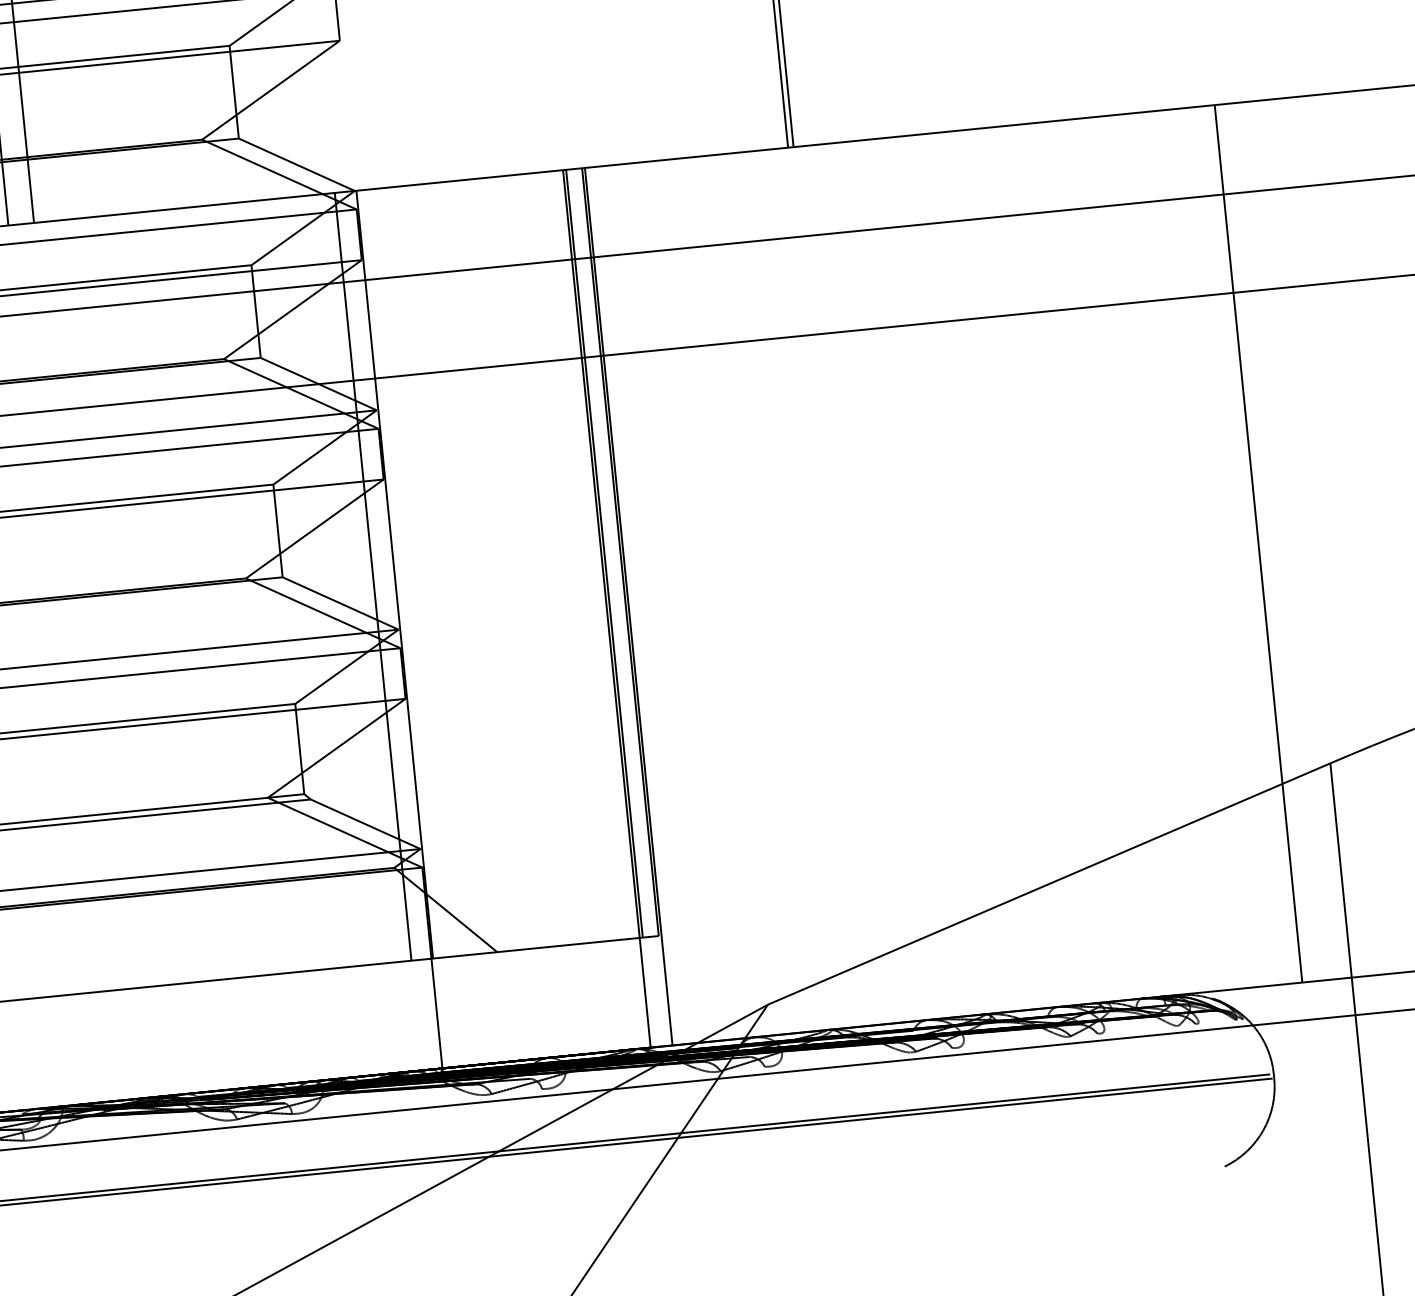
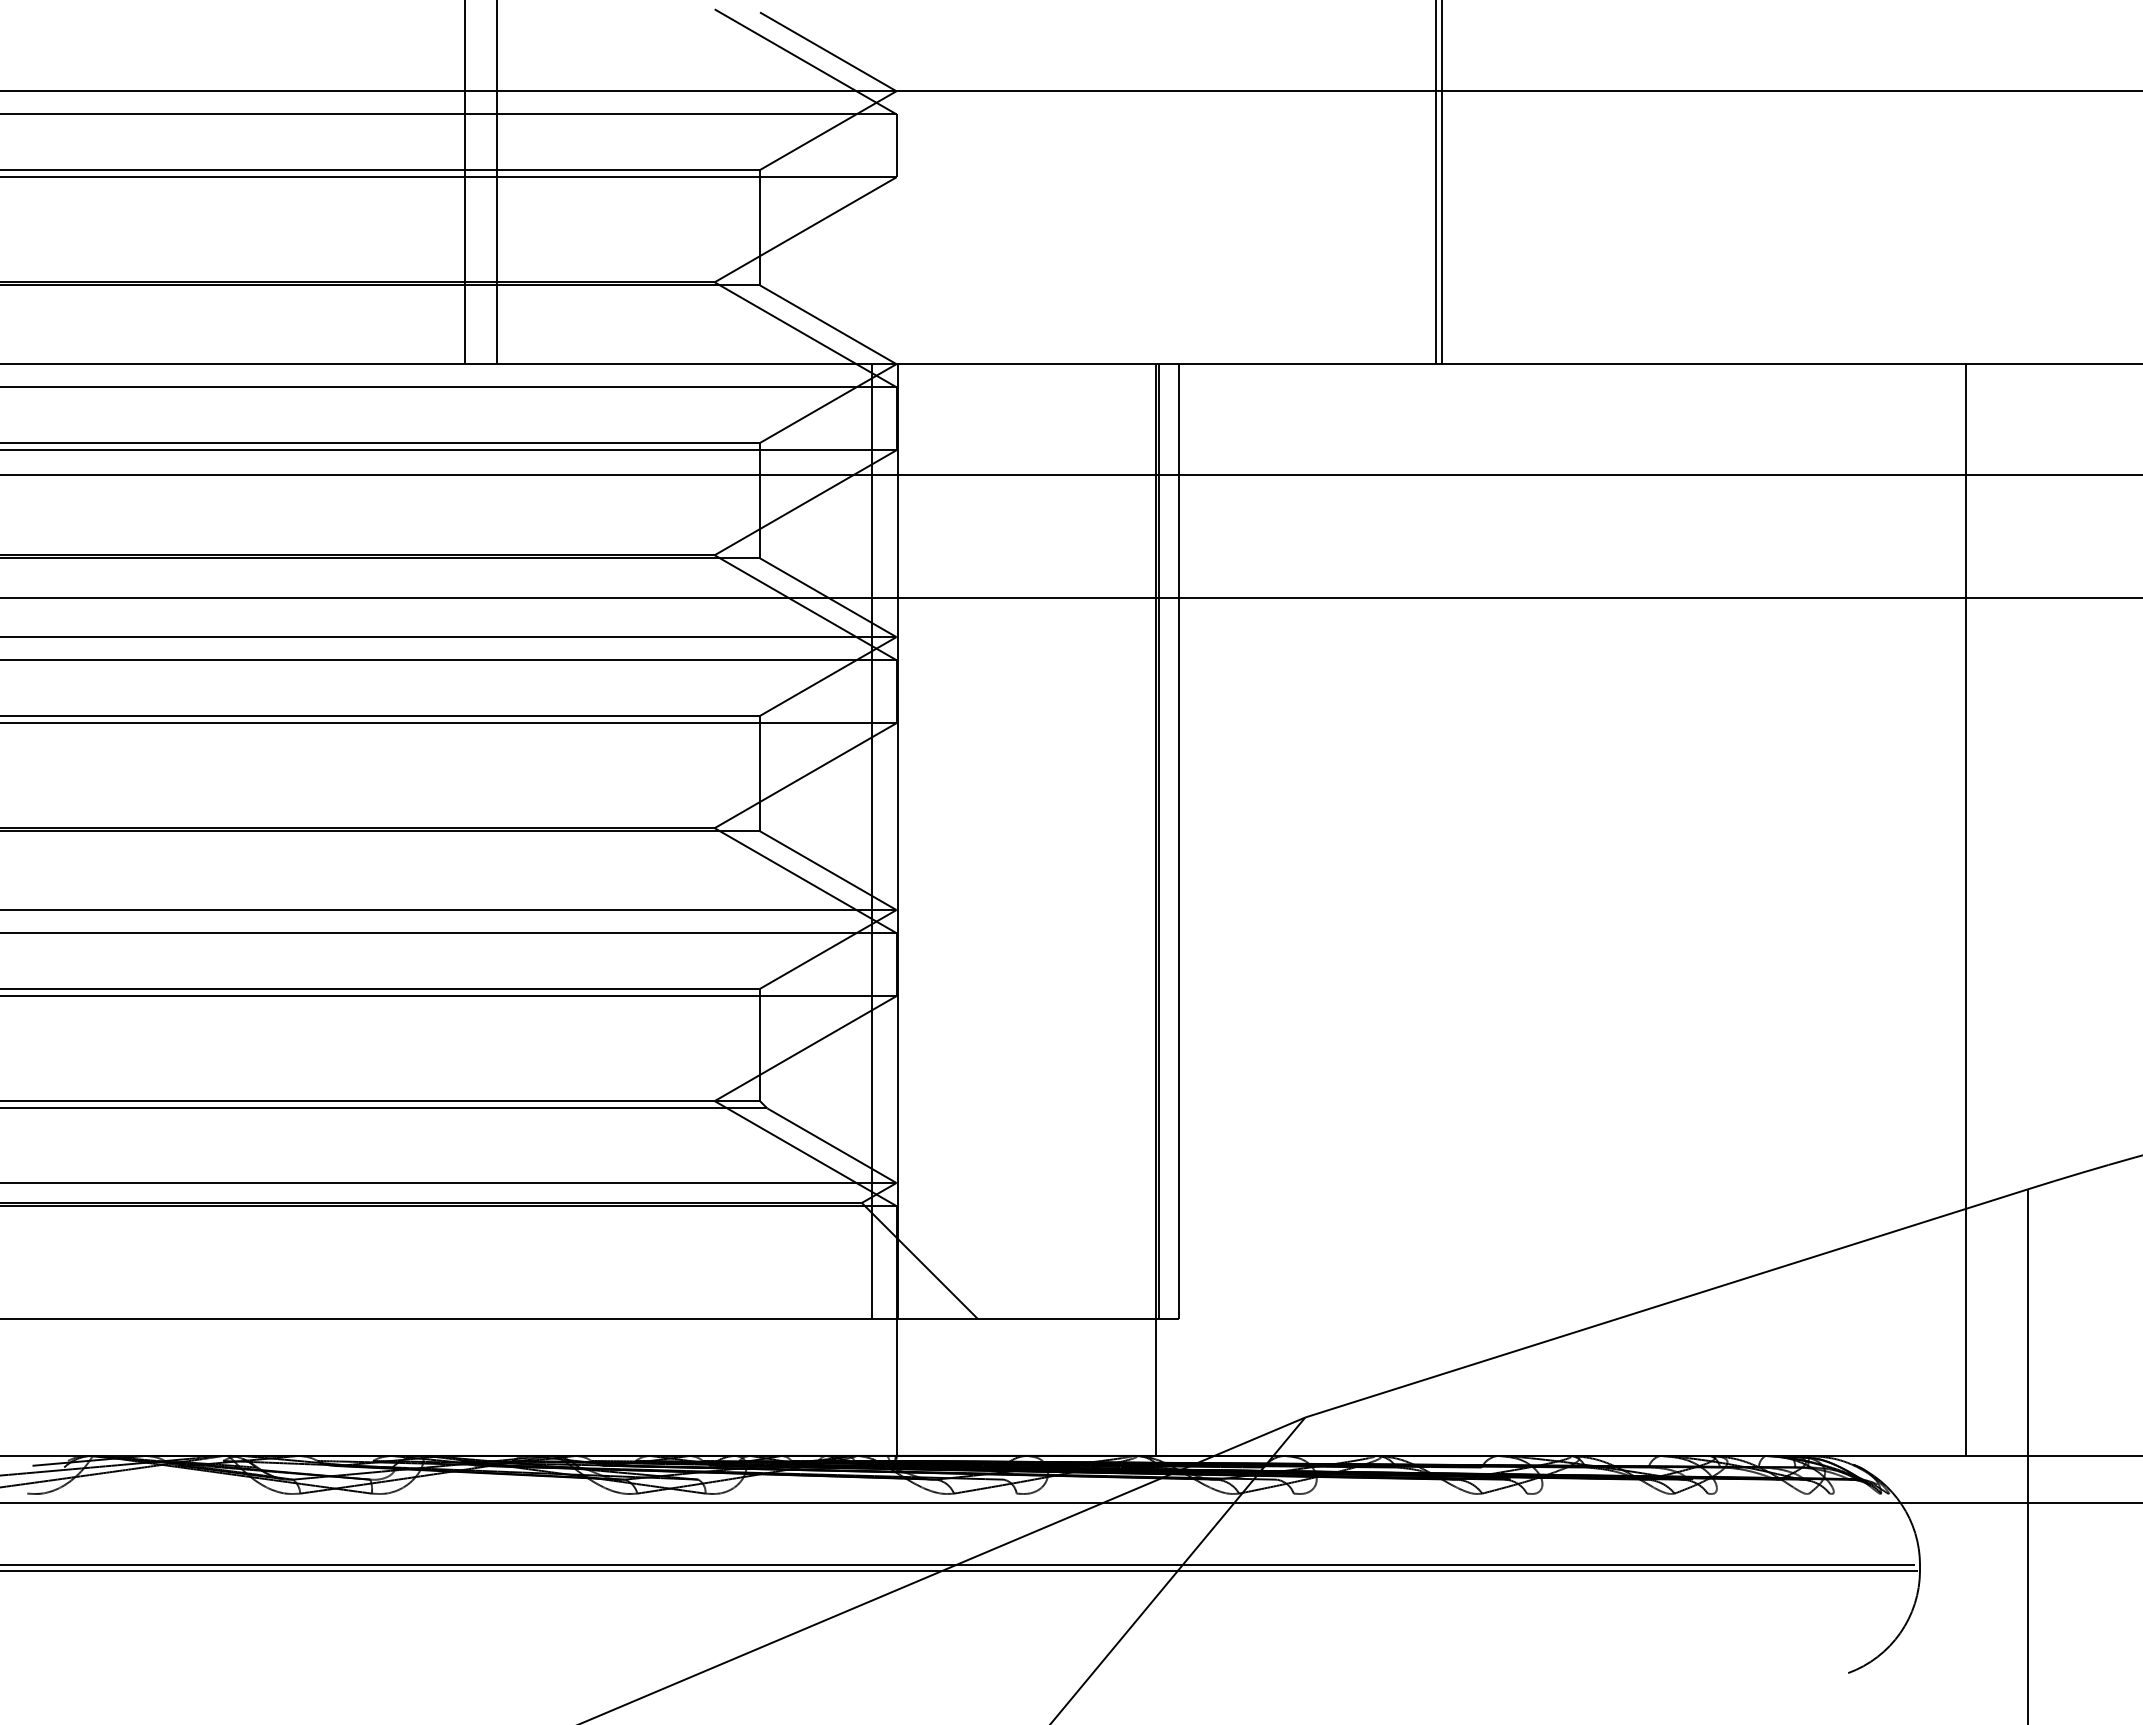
line: (628, 606) -> (1182, 909), removed

